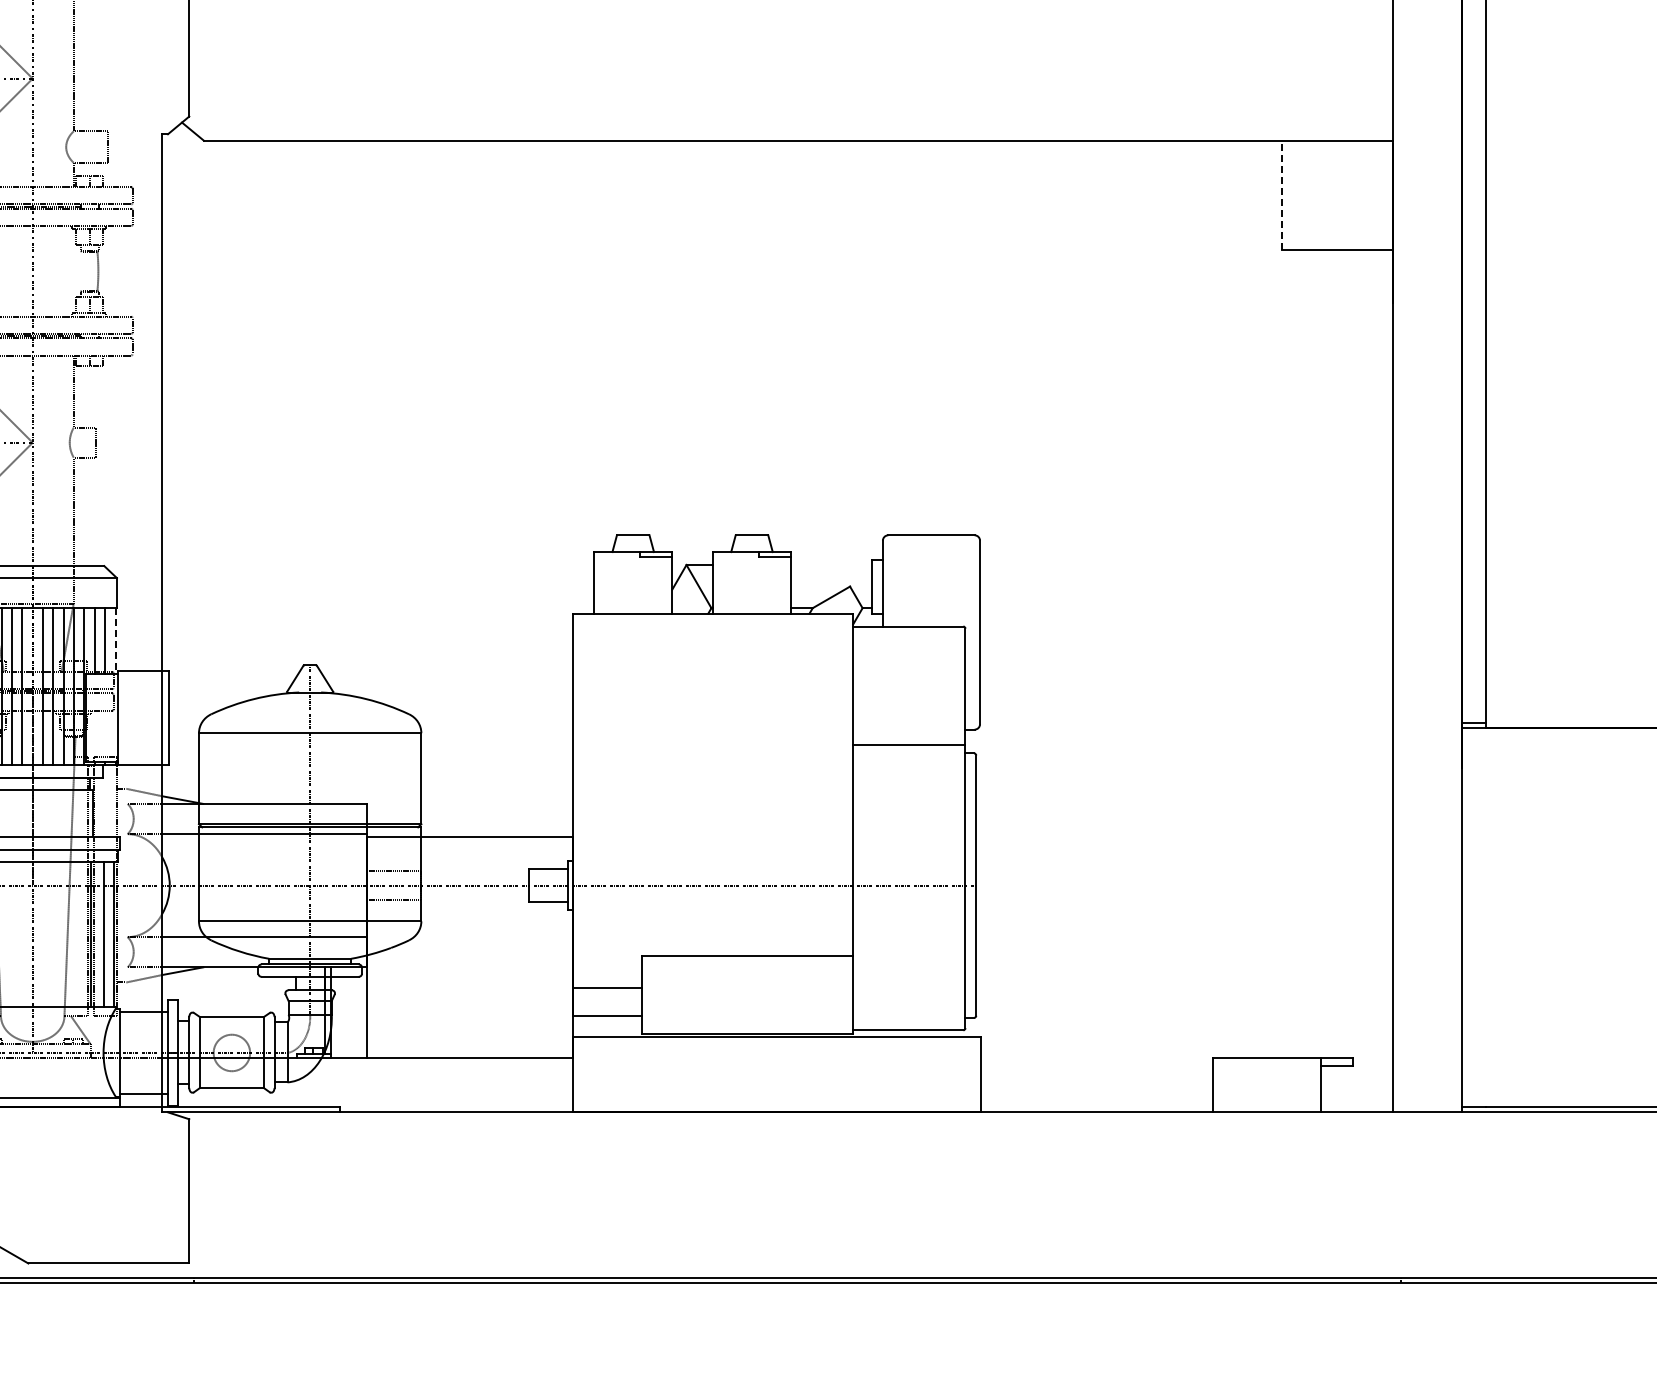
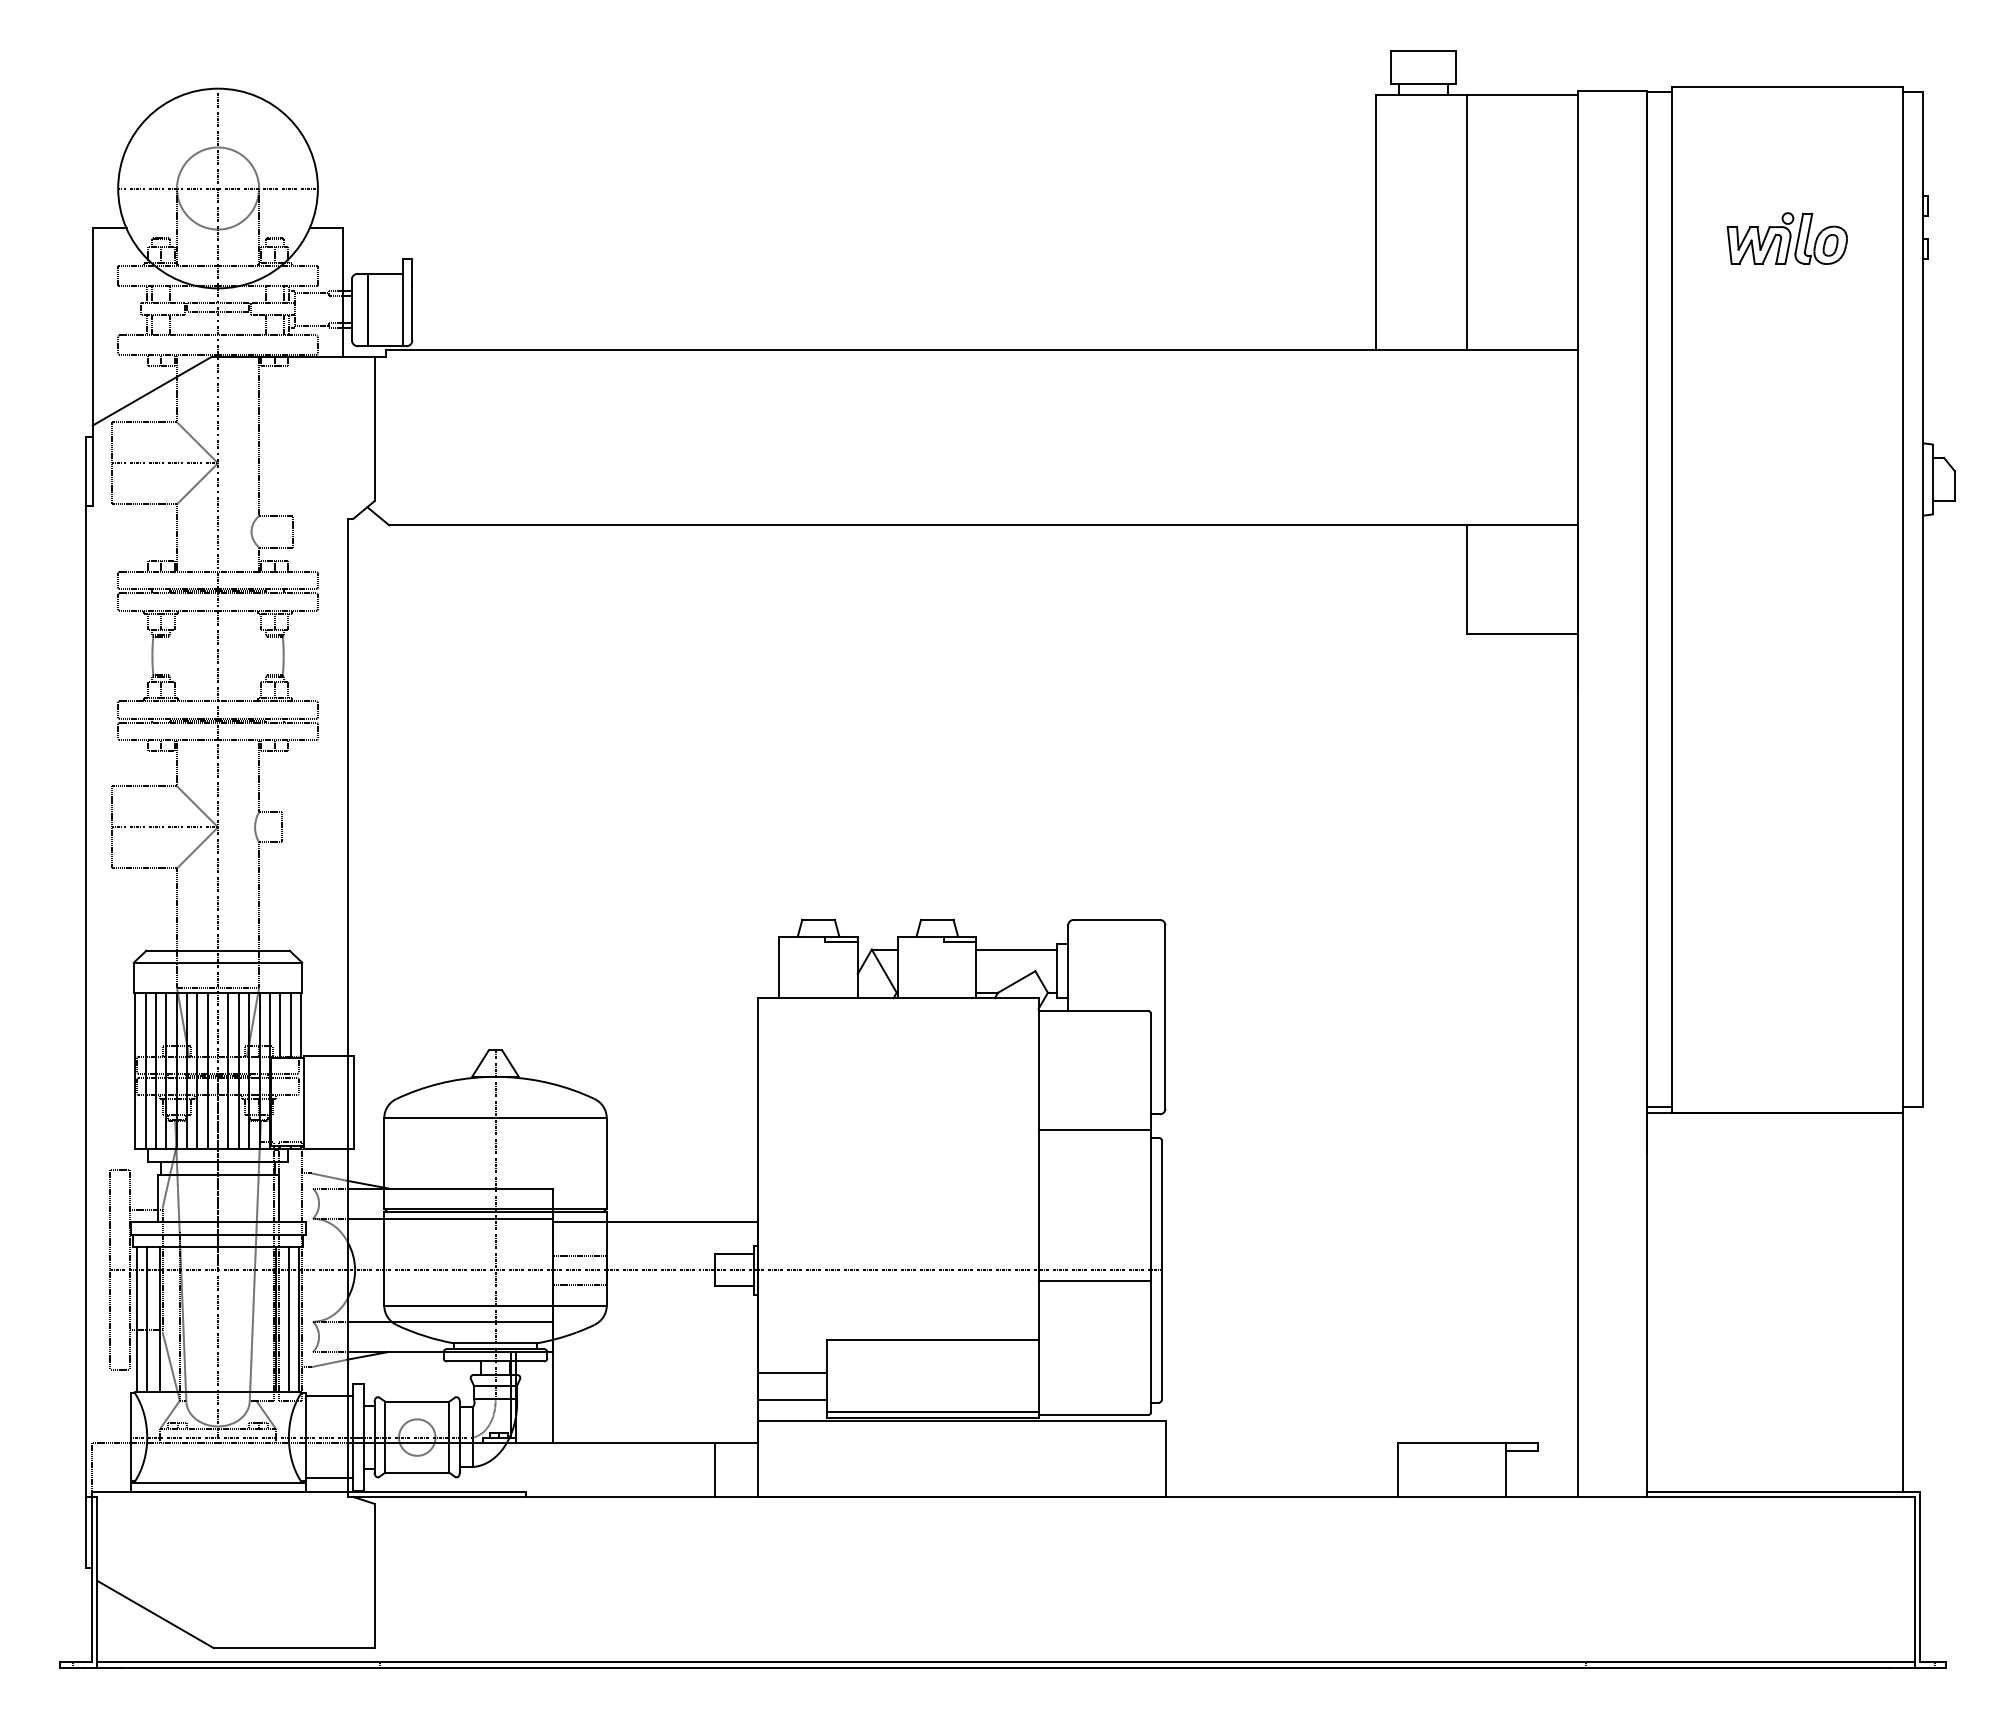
line: (1282, 194) -> (1467, 579), dashed -> solid
line: (831, 564) -> (1016, 949), added
line: (115, 640) -> (300, 1025), dashed -> solid
line: (909, 896) -> (1094, 1281), added
line: (747, 1026) -> (932, 1411), added
line: (529, 1084) -> (714, 1469), added

